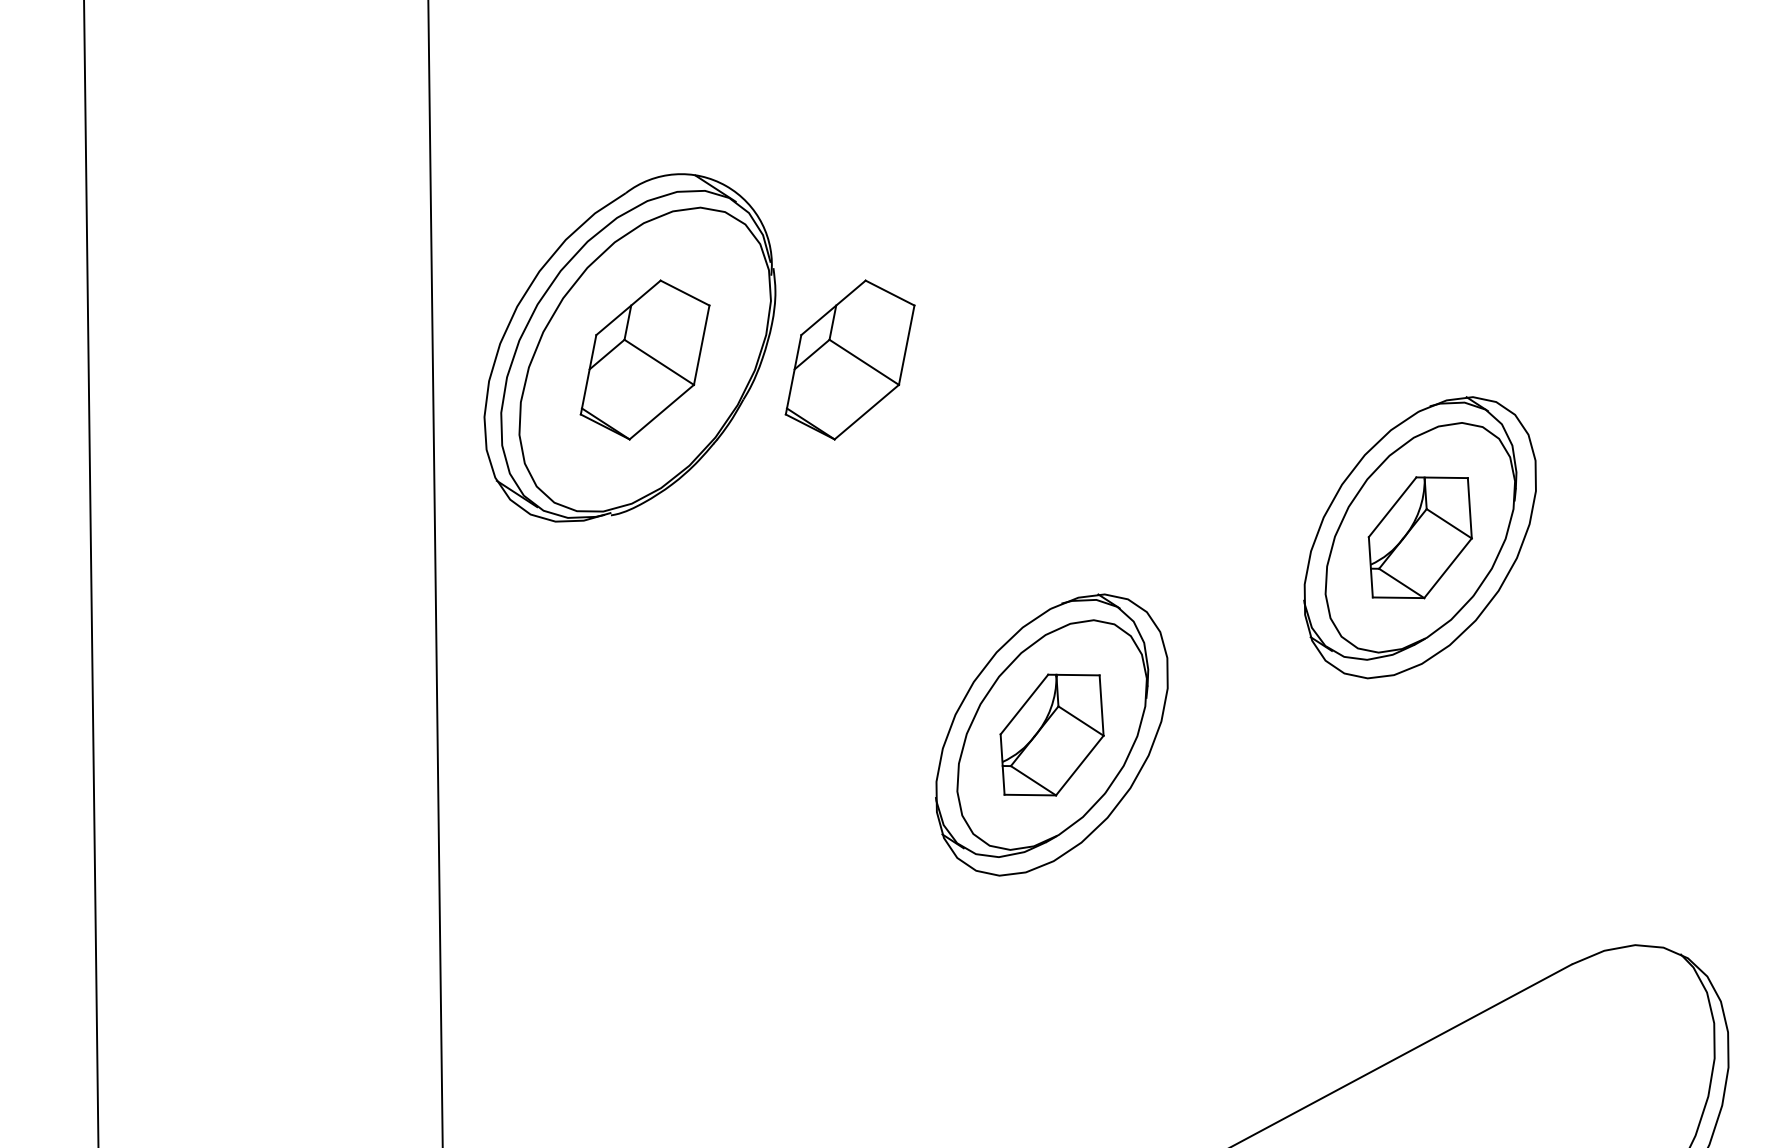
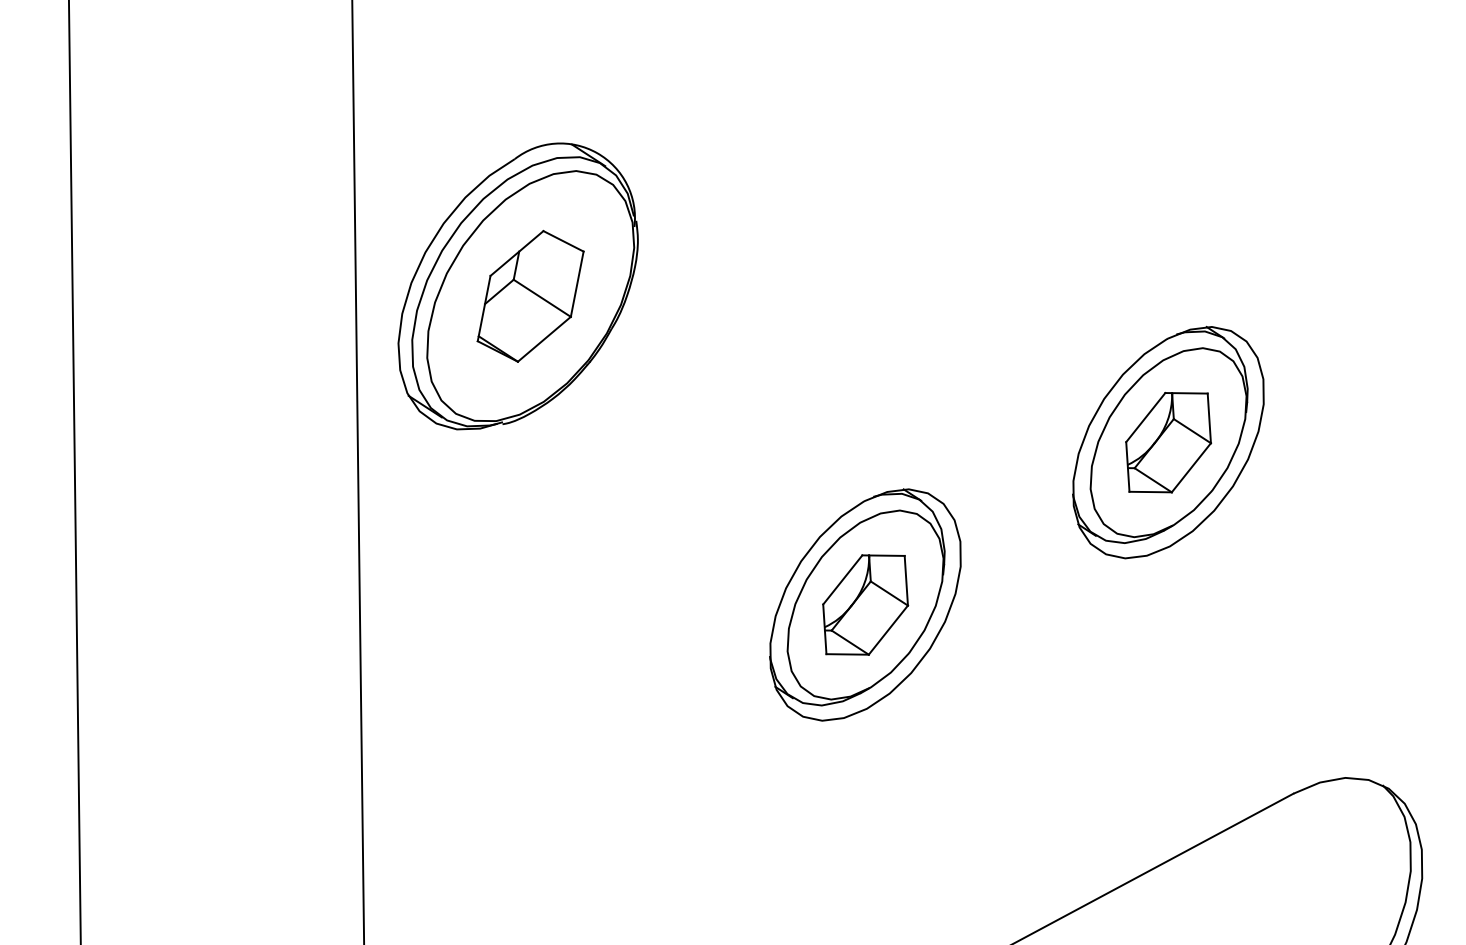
part: (849, 359) -> (698, 295), removed

